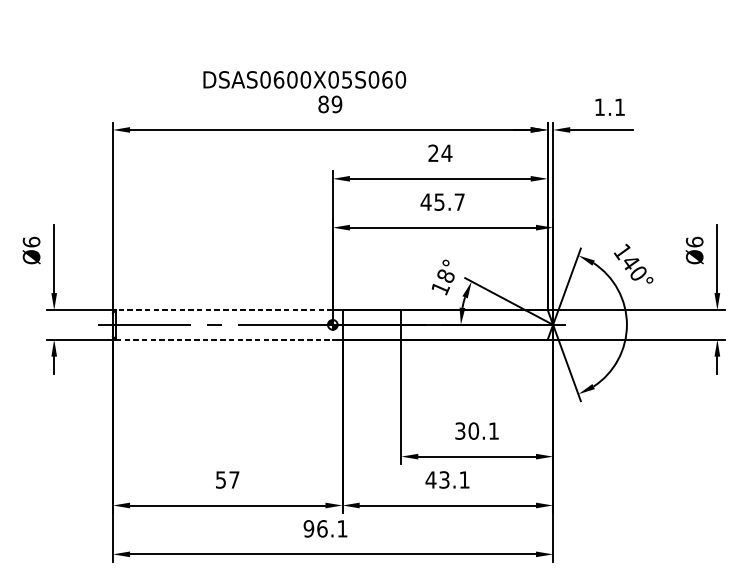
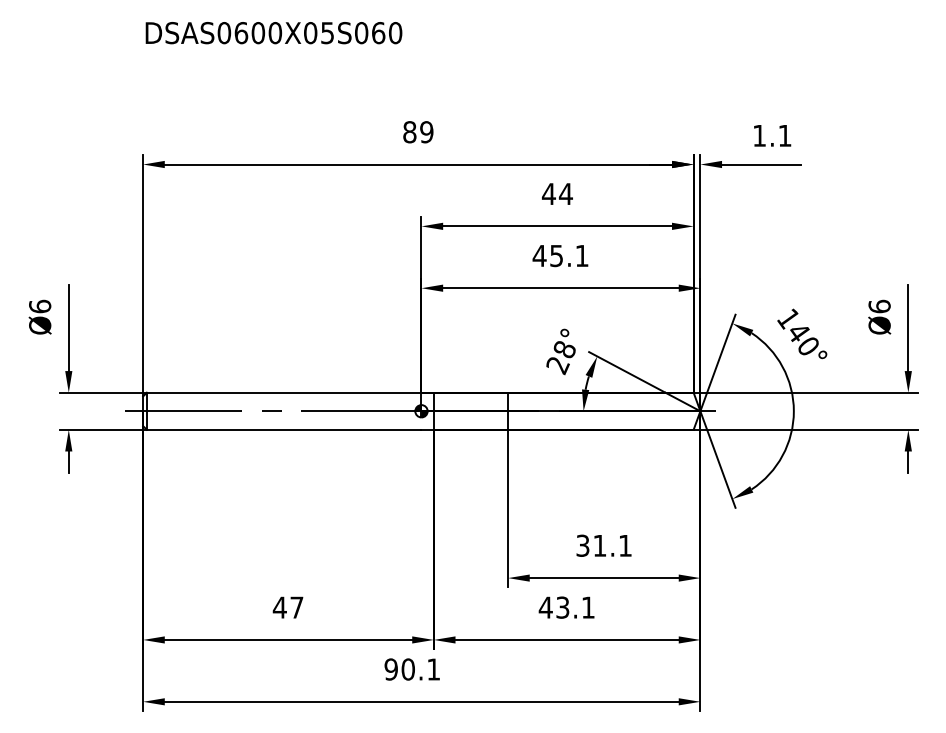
text: (304, 80) -> (273, 33), moved
text: (433, 152) -> (548, 193), 24 -> 44
text: (459, 201) -> (582, 255), 45.7 -> 45.1
text: (440, 289) -> (557, 366), 18° -> 28°
line: (223, 310) -> (283, 392), dashed -> solid
line: (224, 339) -> (284, 429), dashed -> solid
text: (473, 430) -> (599, 545), 30.1 -> 31.1
text: (220, 479) -> (279, 607), 57 -> 47
text: (322, 528) -> (408, 669), 96.1 -> 90.1

